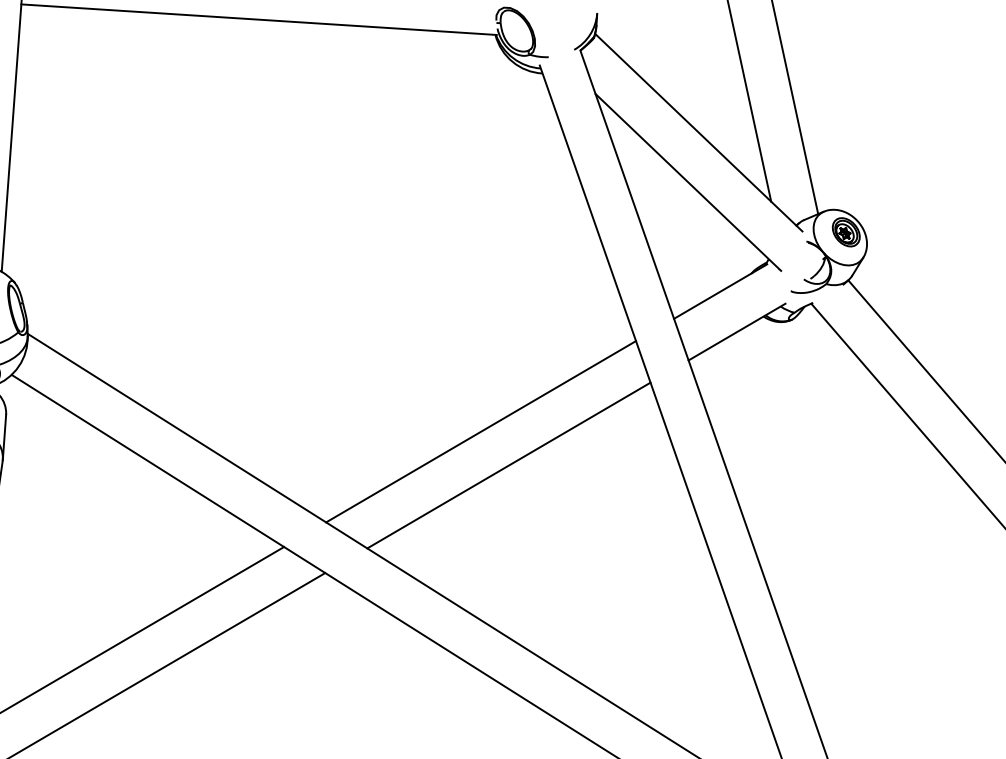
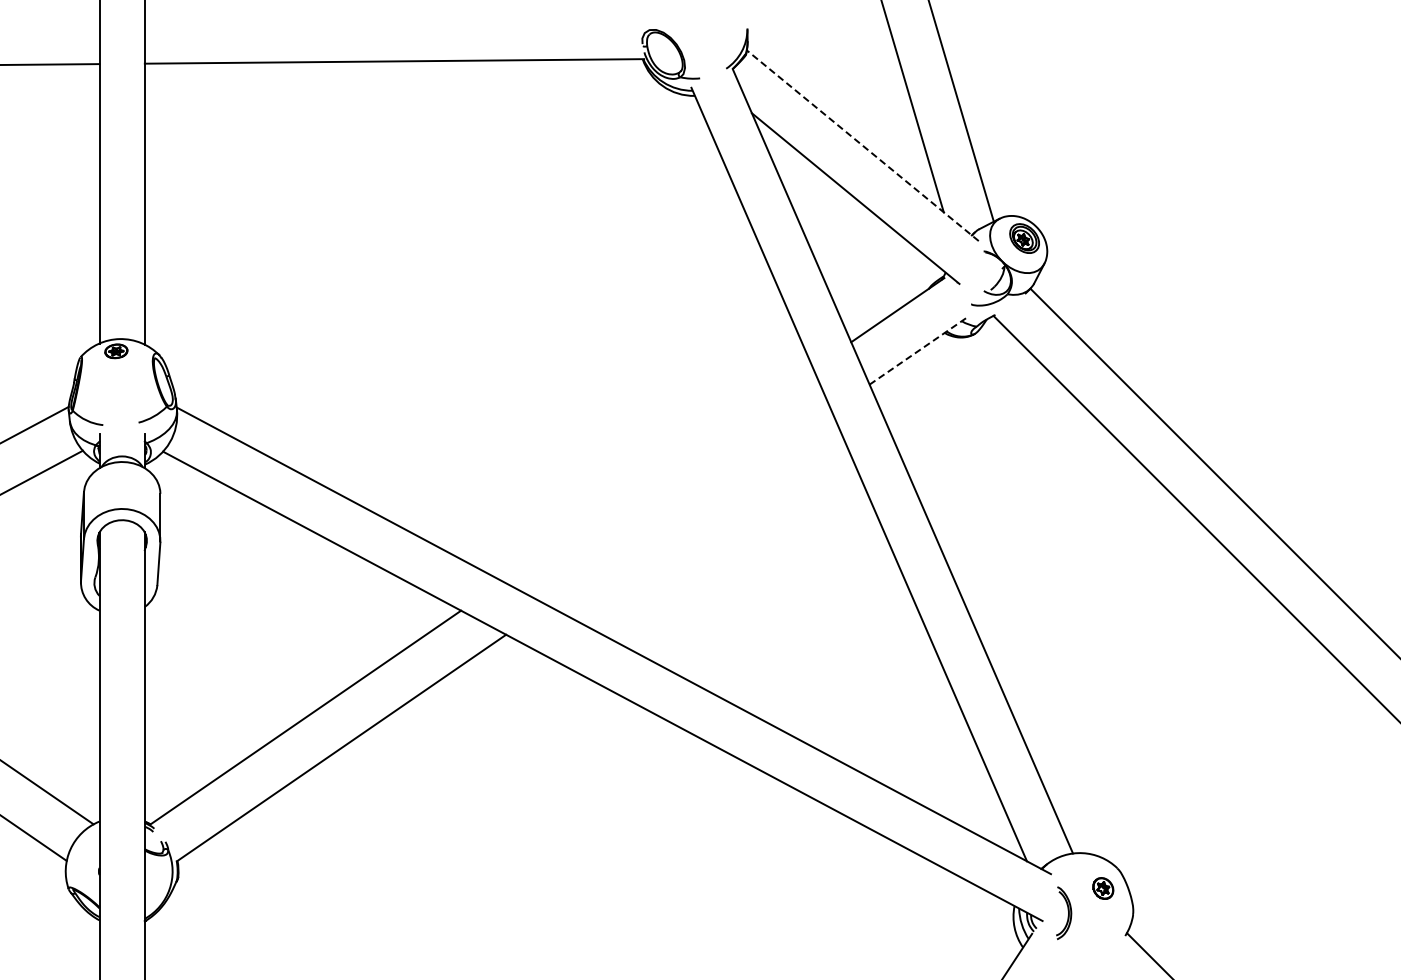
line: (698, 132) -> (862, 145), solid -> dashed
line: (737, 332) -> (918, 351), solid -> dashed
line: (481, 431) -> (658, 474), removed
line: (508, 464) -> (689, 507), removed

